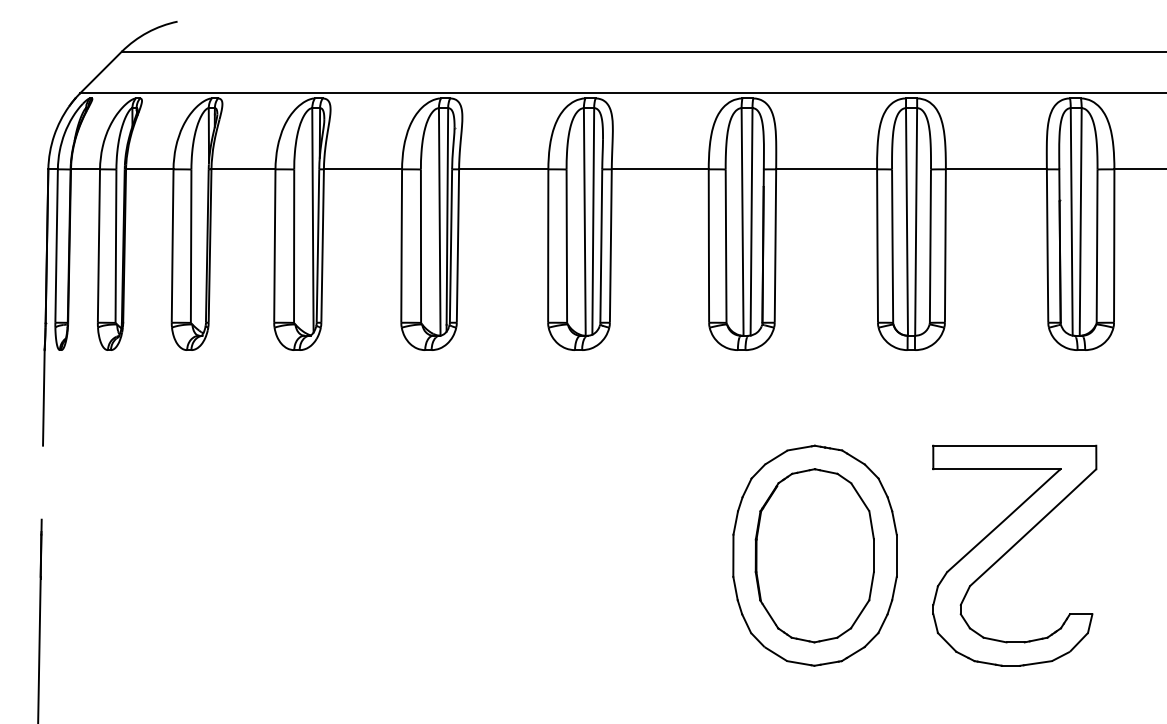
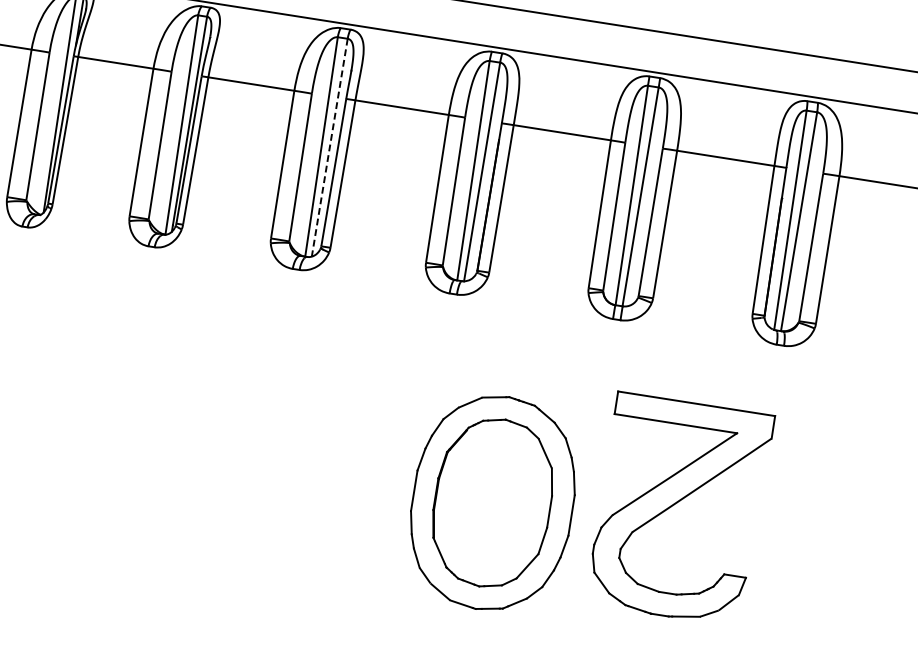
line: (593, 221) -> (329, 147), solid -> dashed
part: (1010, 550) -> (676, 504), moved

